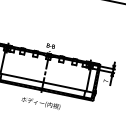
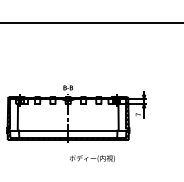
text: (41, 103) -> (92, 158), moved

